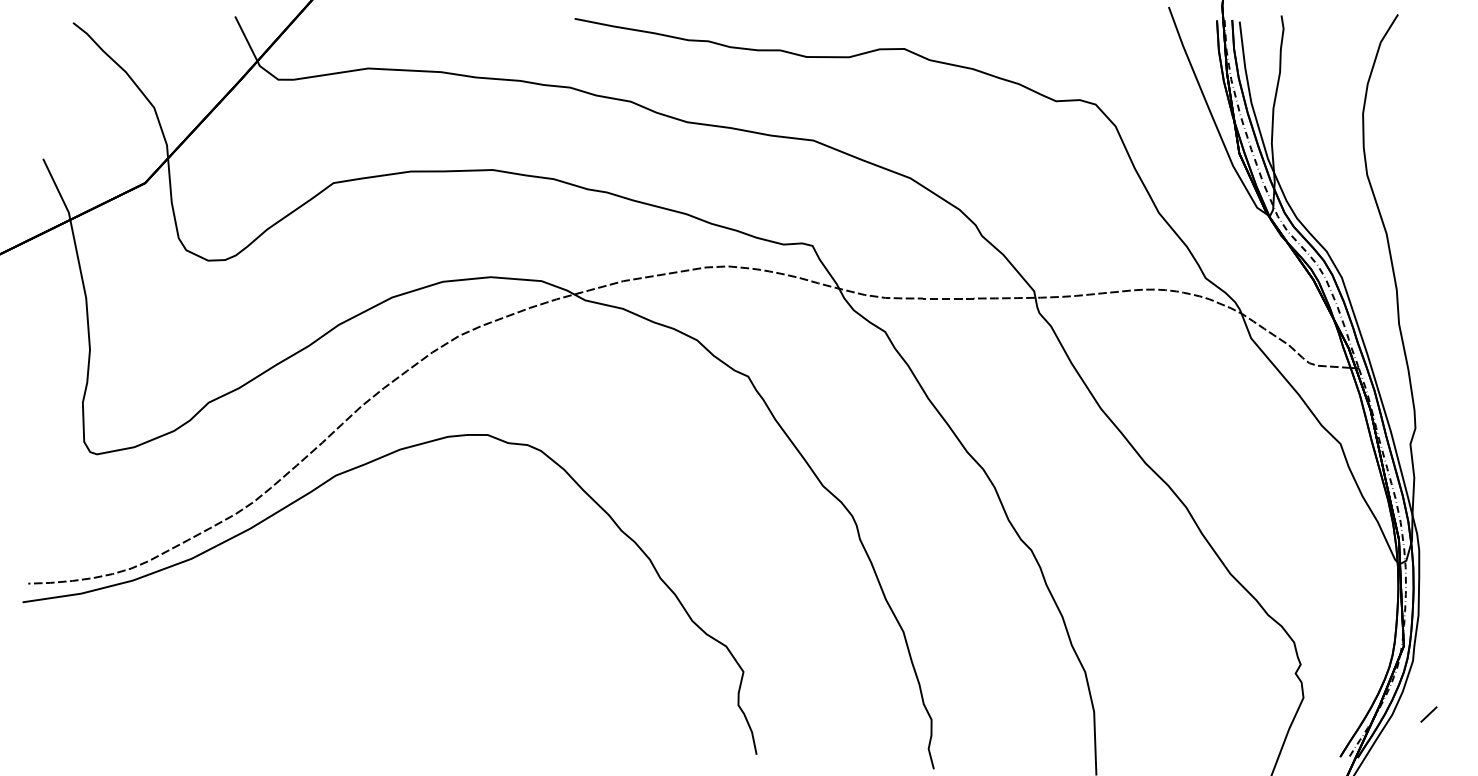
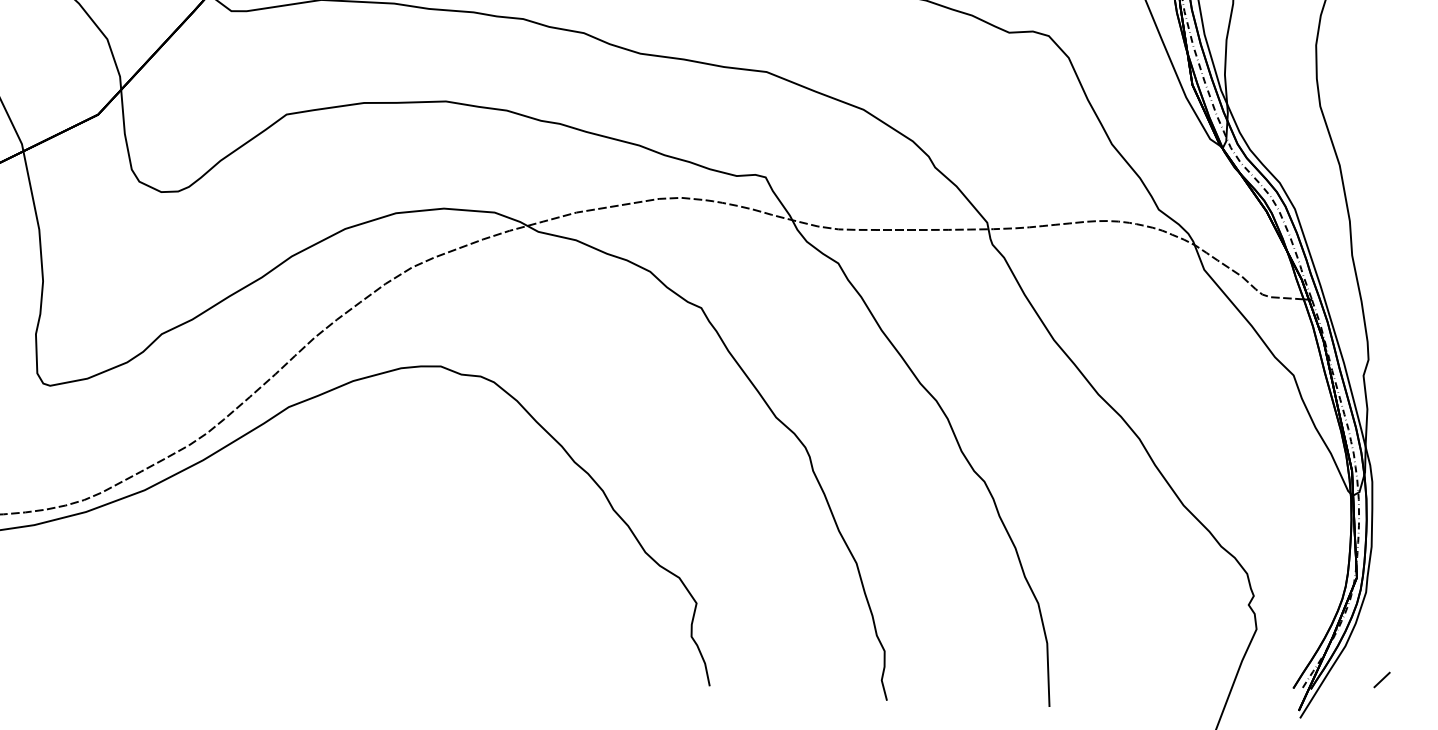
line: (1428, 714) -> (1381, 679), moved

